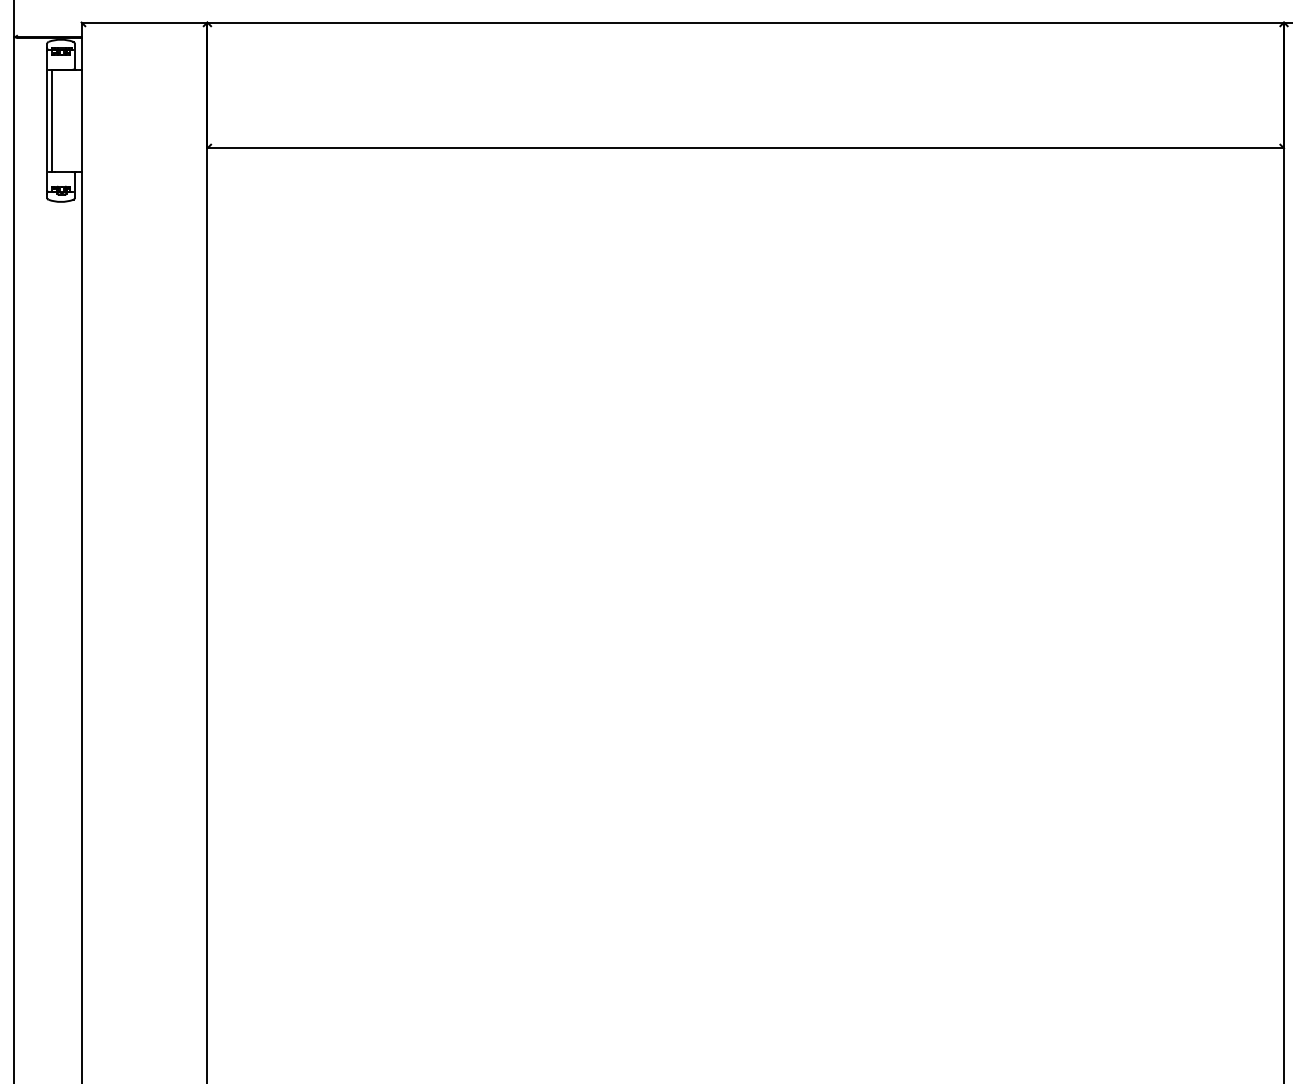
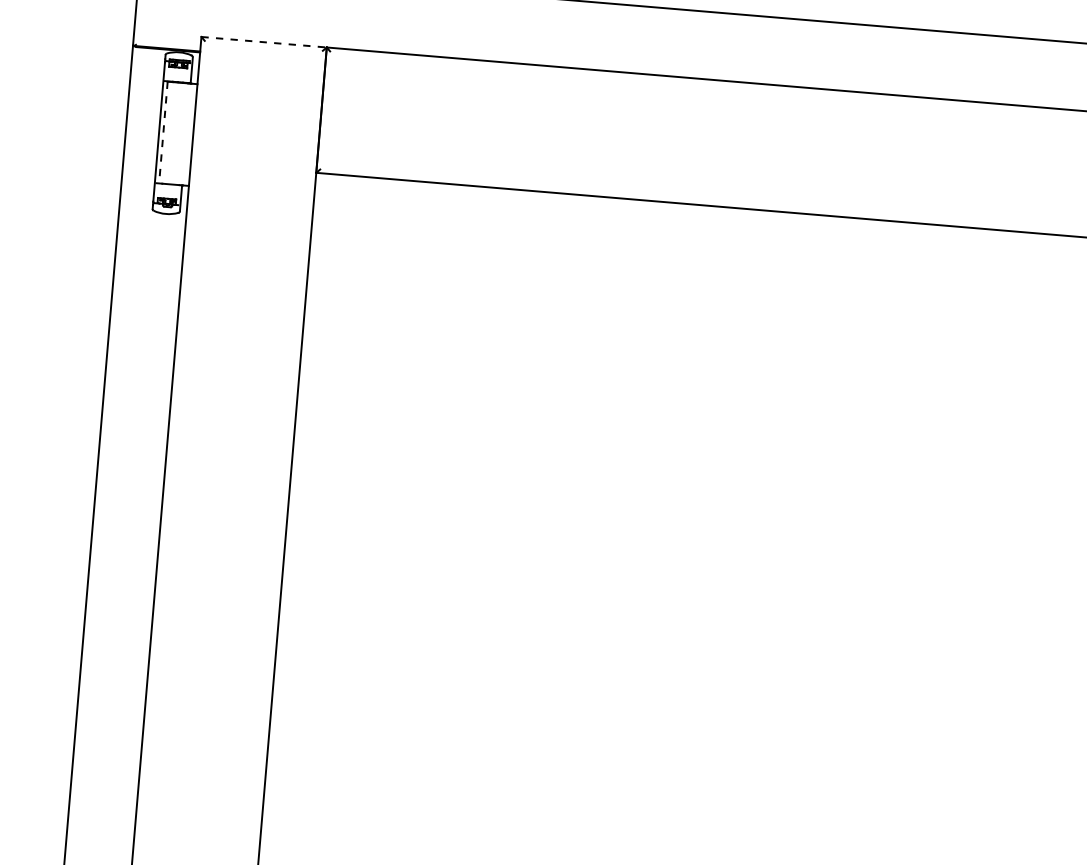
line: (144, 22) -> (264, 42), solid -> dashed
line: (51, 121) -> (163, 133), solid -> dashed

